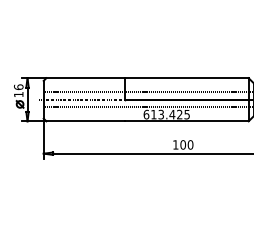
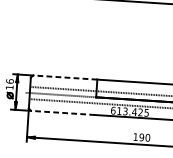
line: (85, 78) -> (65, 77), solid -> dashed
line: (85, 121) -> (62, 113), solid -> dashed
text: (182, 144) -> (141, 137), 100 -> 190

